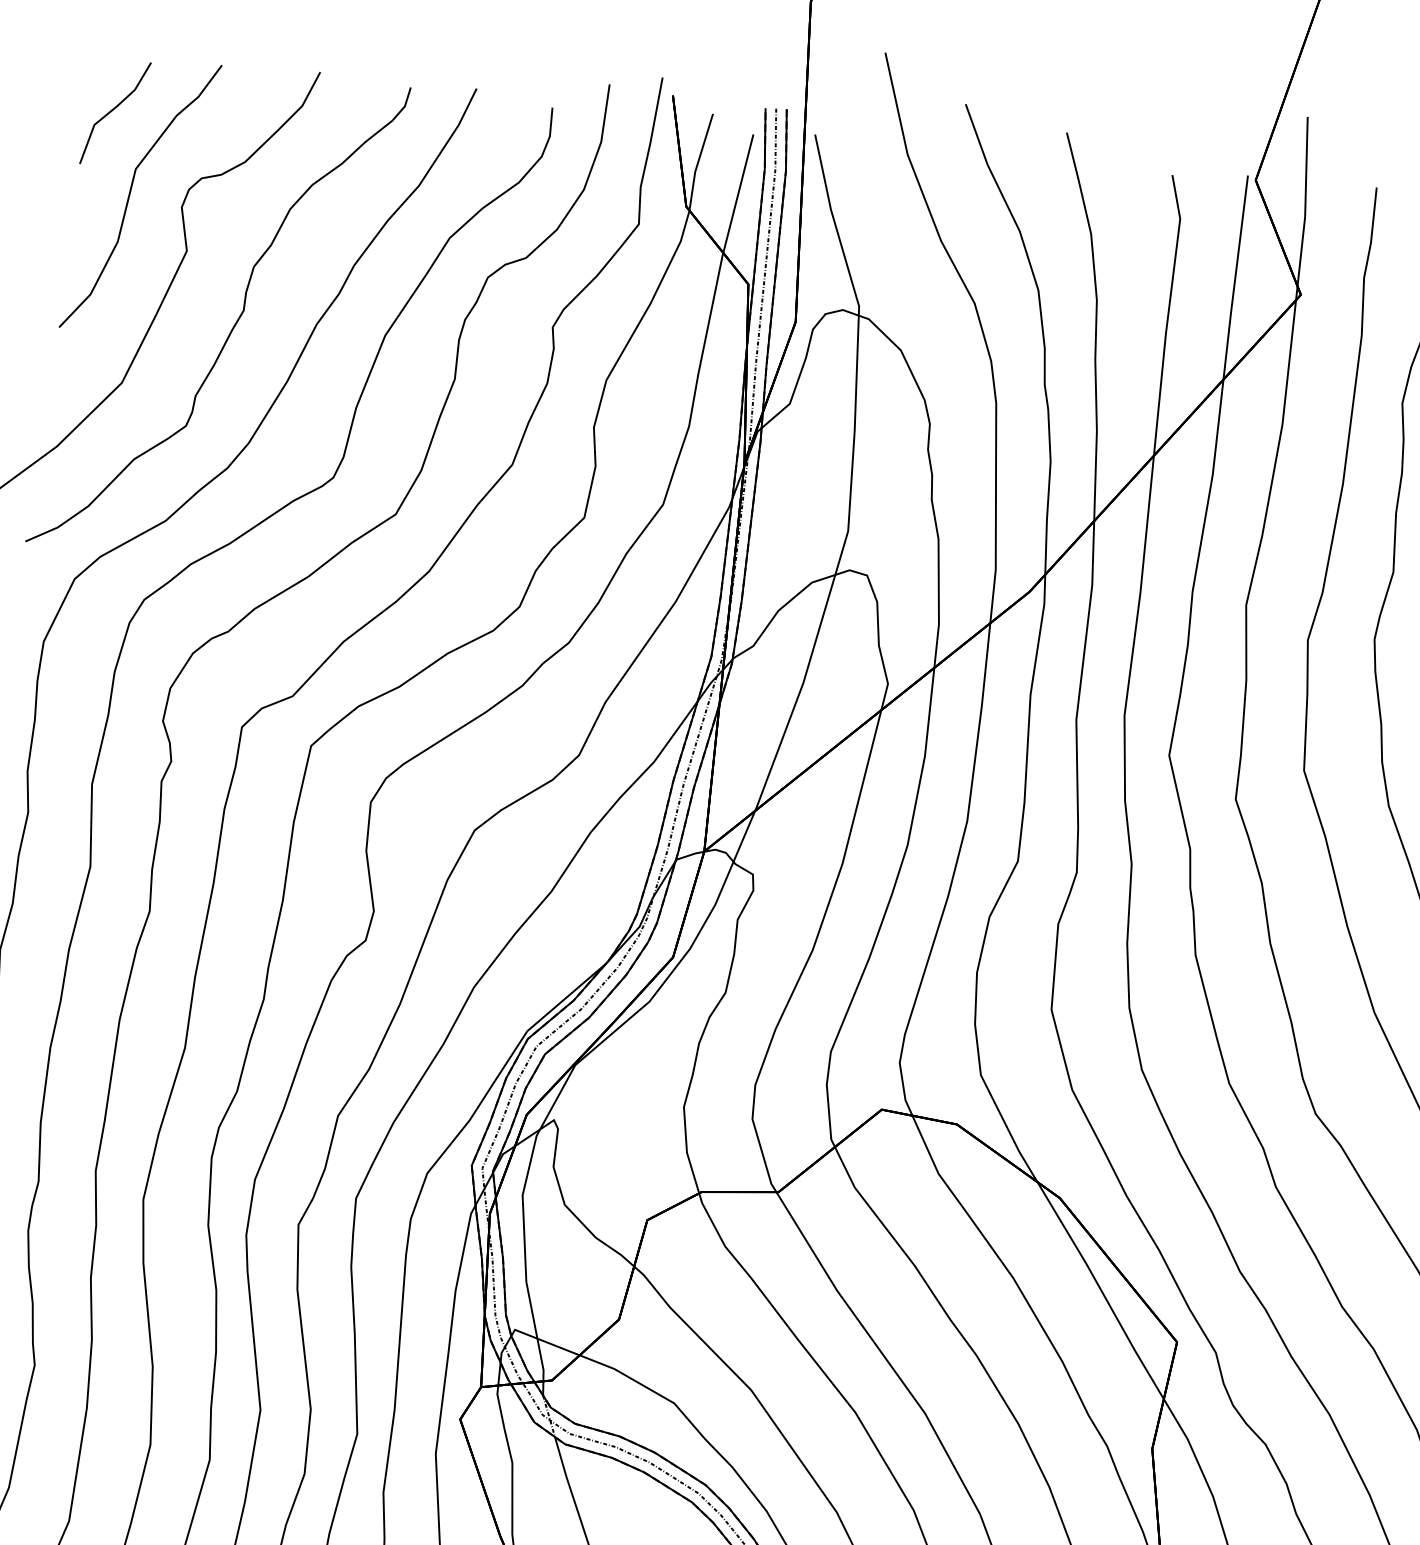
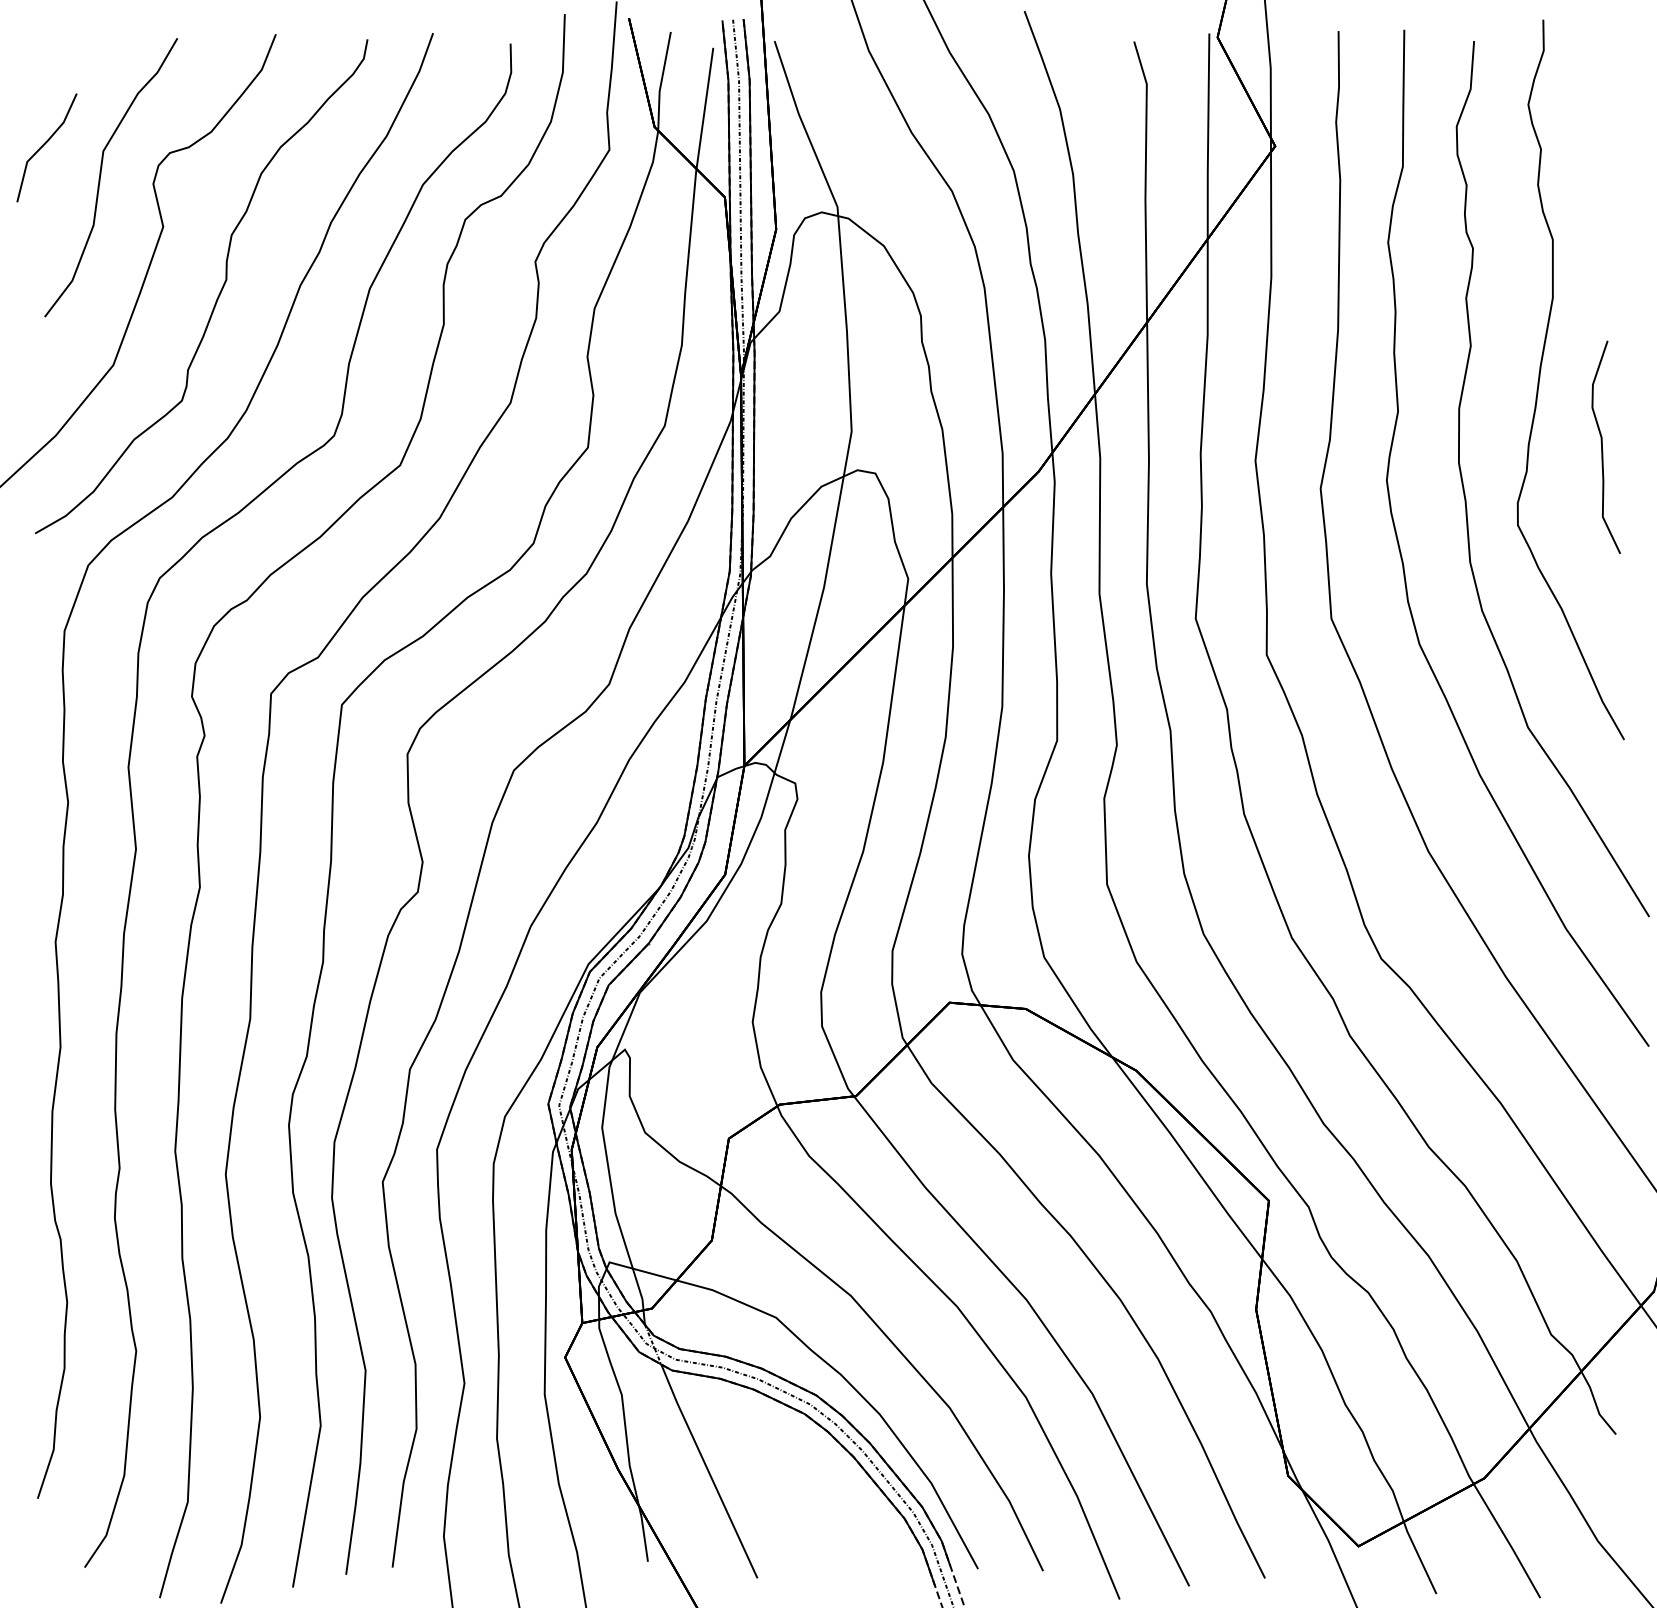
line: (113, 110) -> (44, 145), moved

